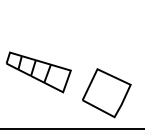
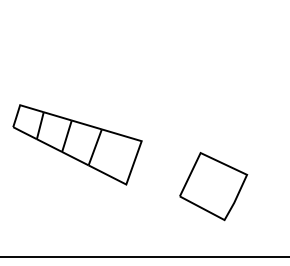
part: (106, 93) -> (212, 186), size x0.7

